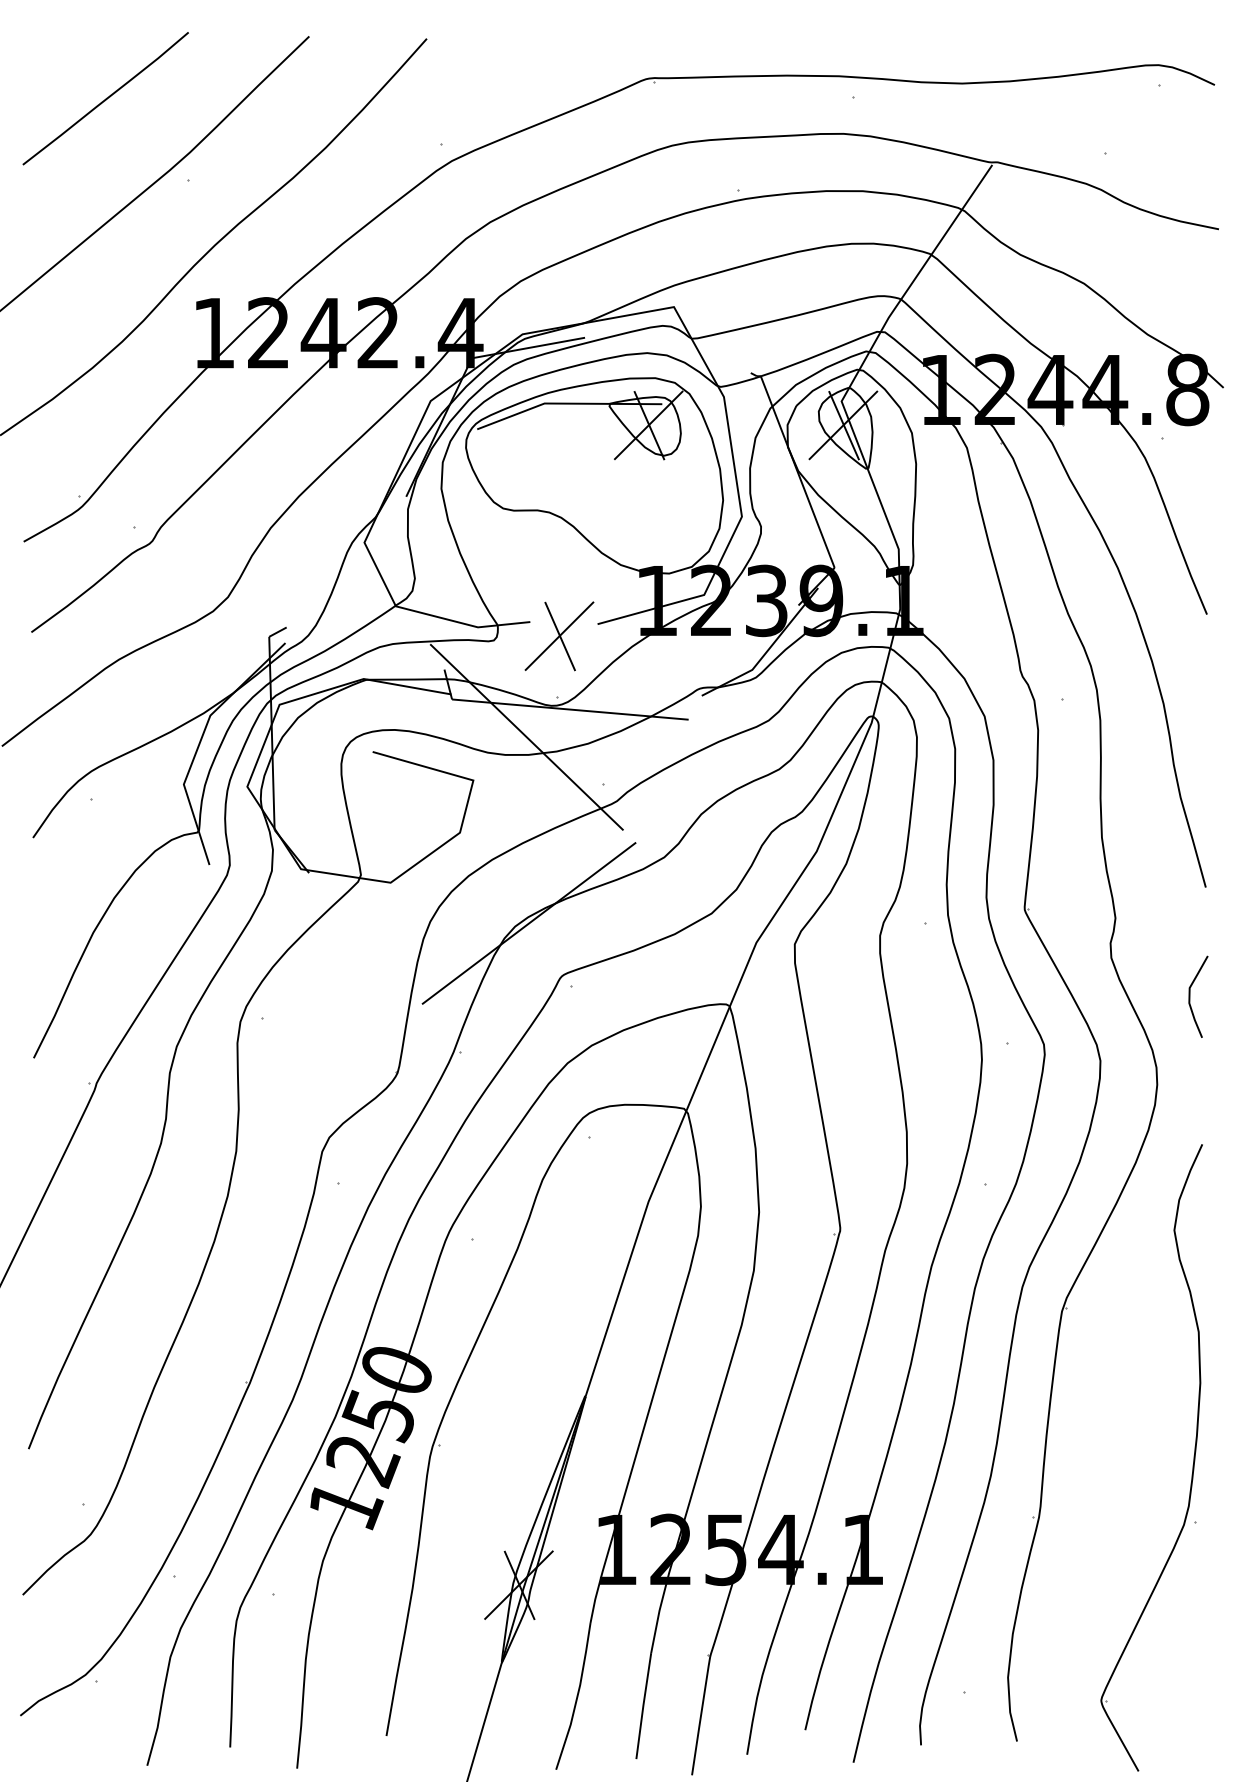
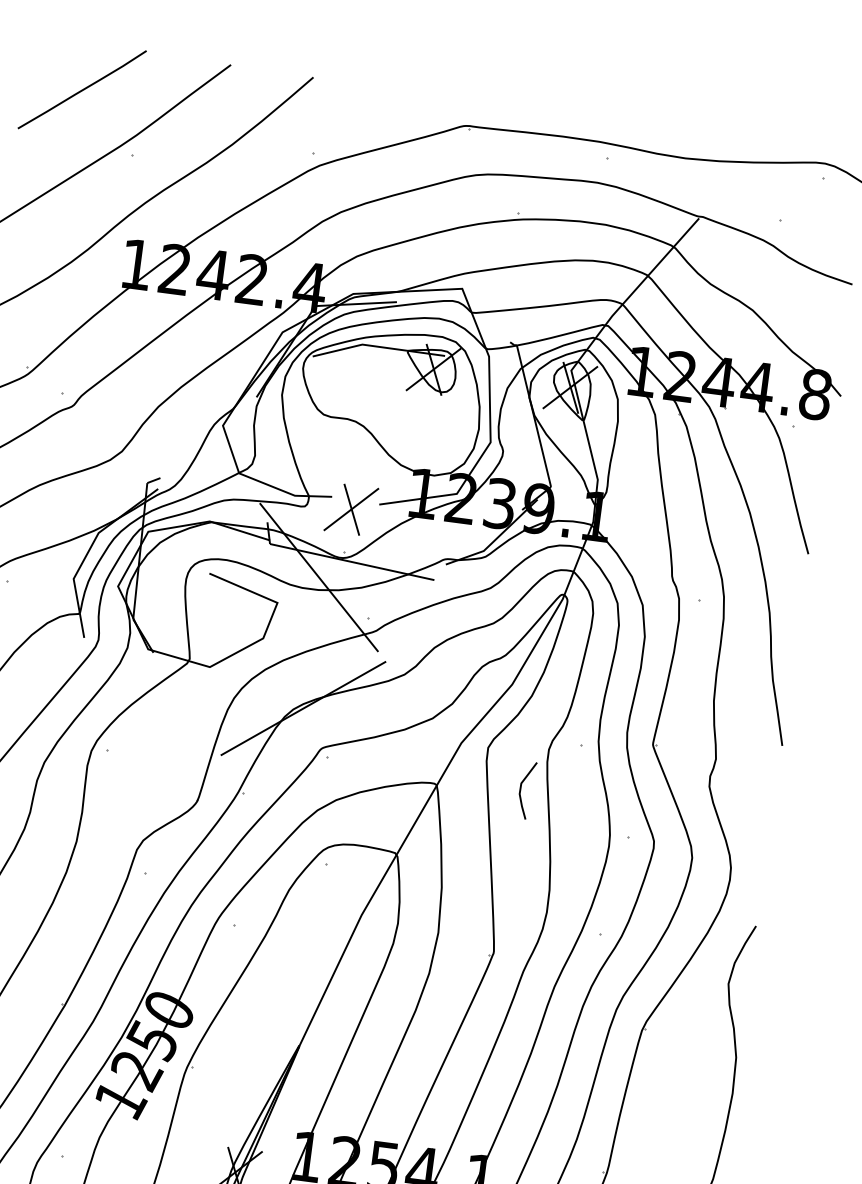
curve: (1190, 996) -> (521, 789), moved

